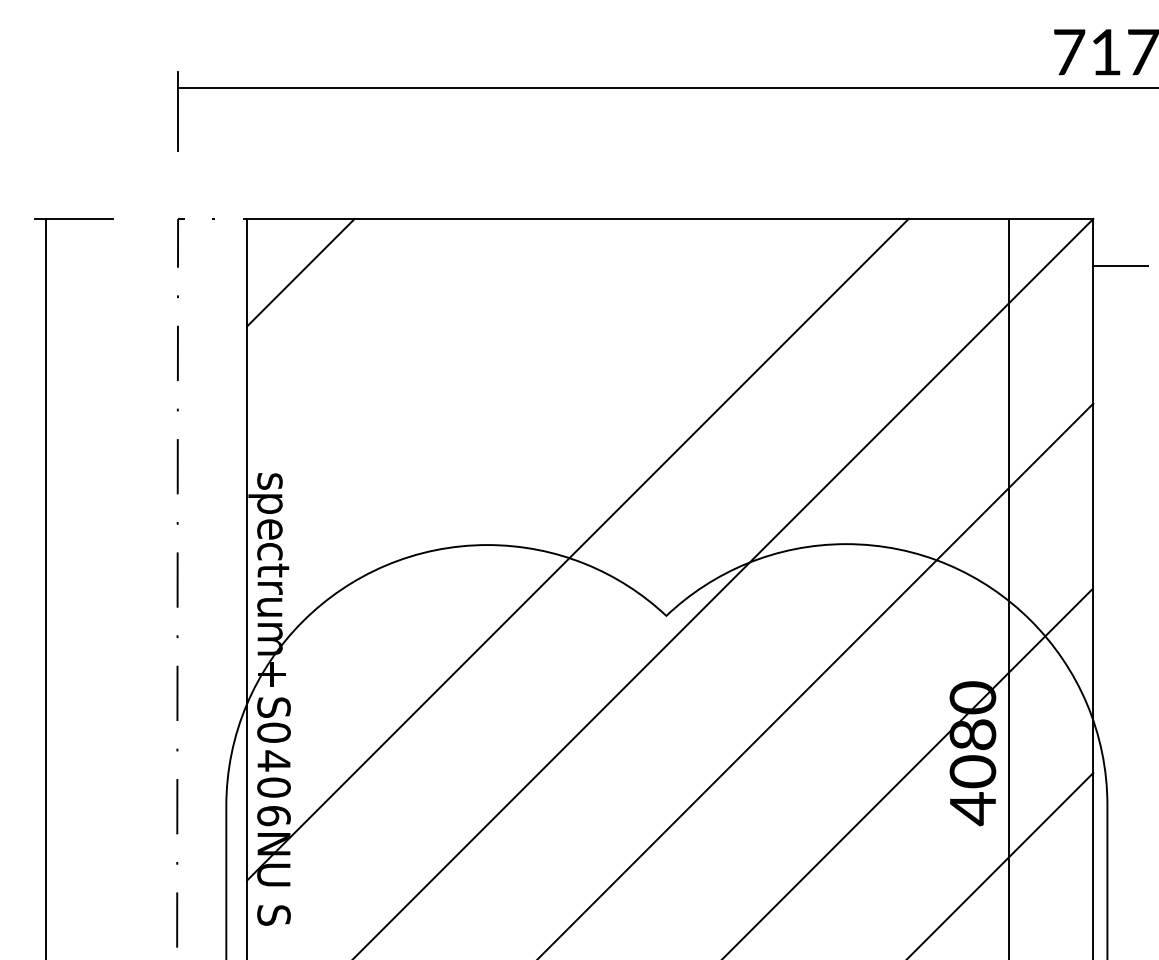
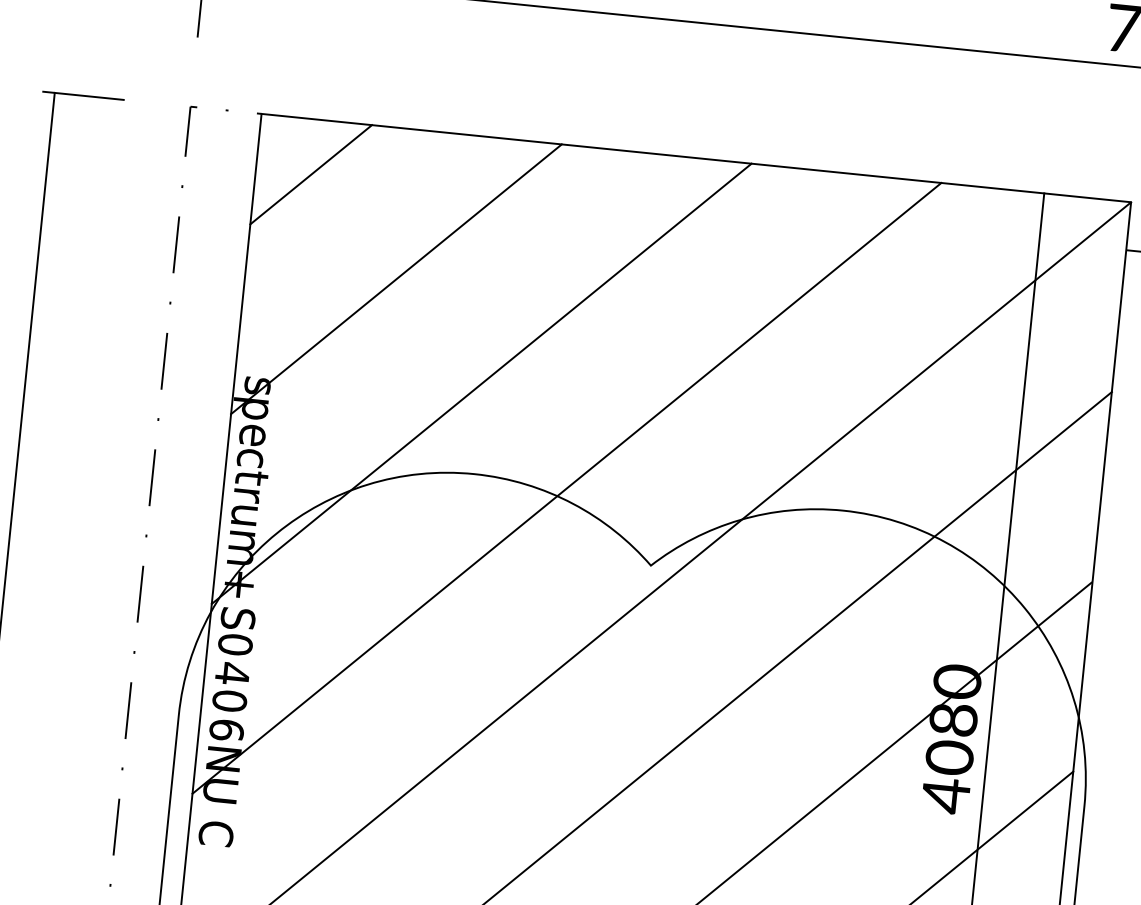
line: (393, 364) -> (396, 278), added
line: (485, 456) -> (481, 382), added
text: (273, 916) -> (215, 833), S -> C

